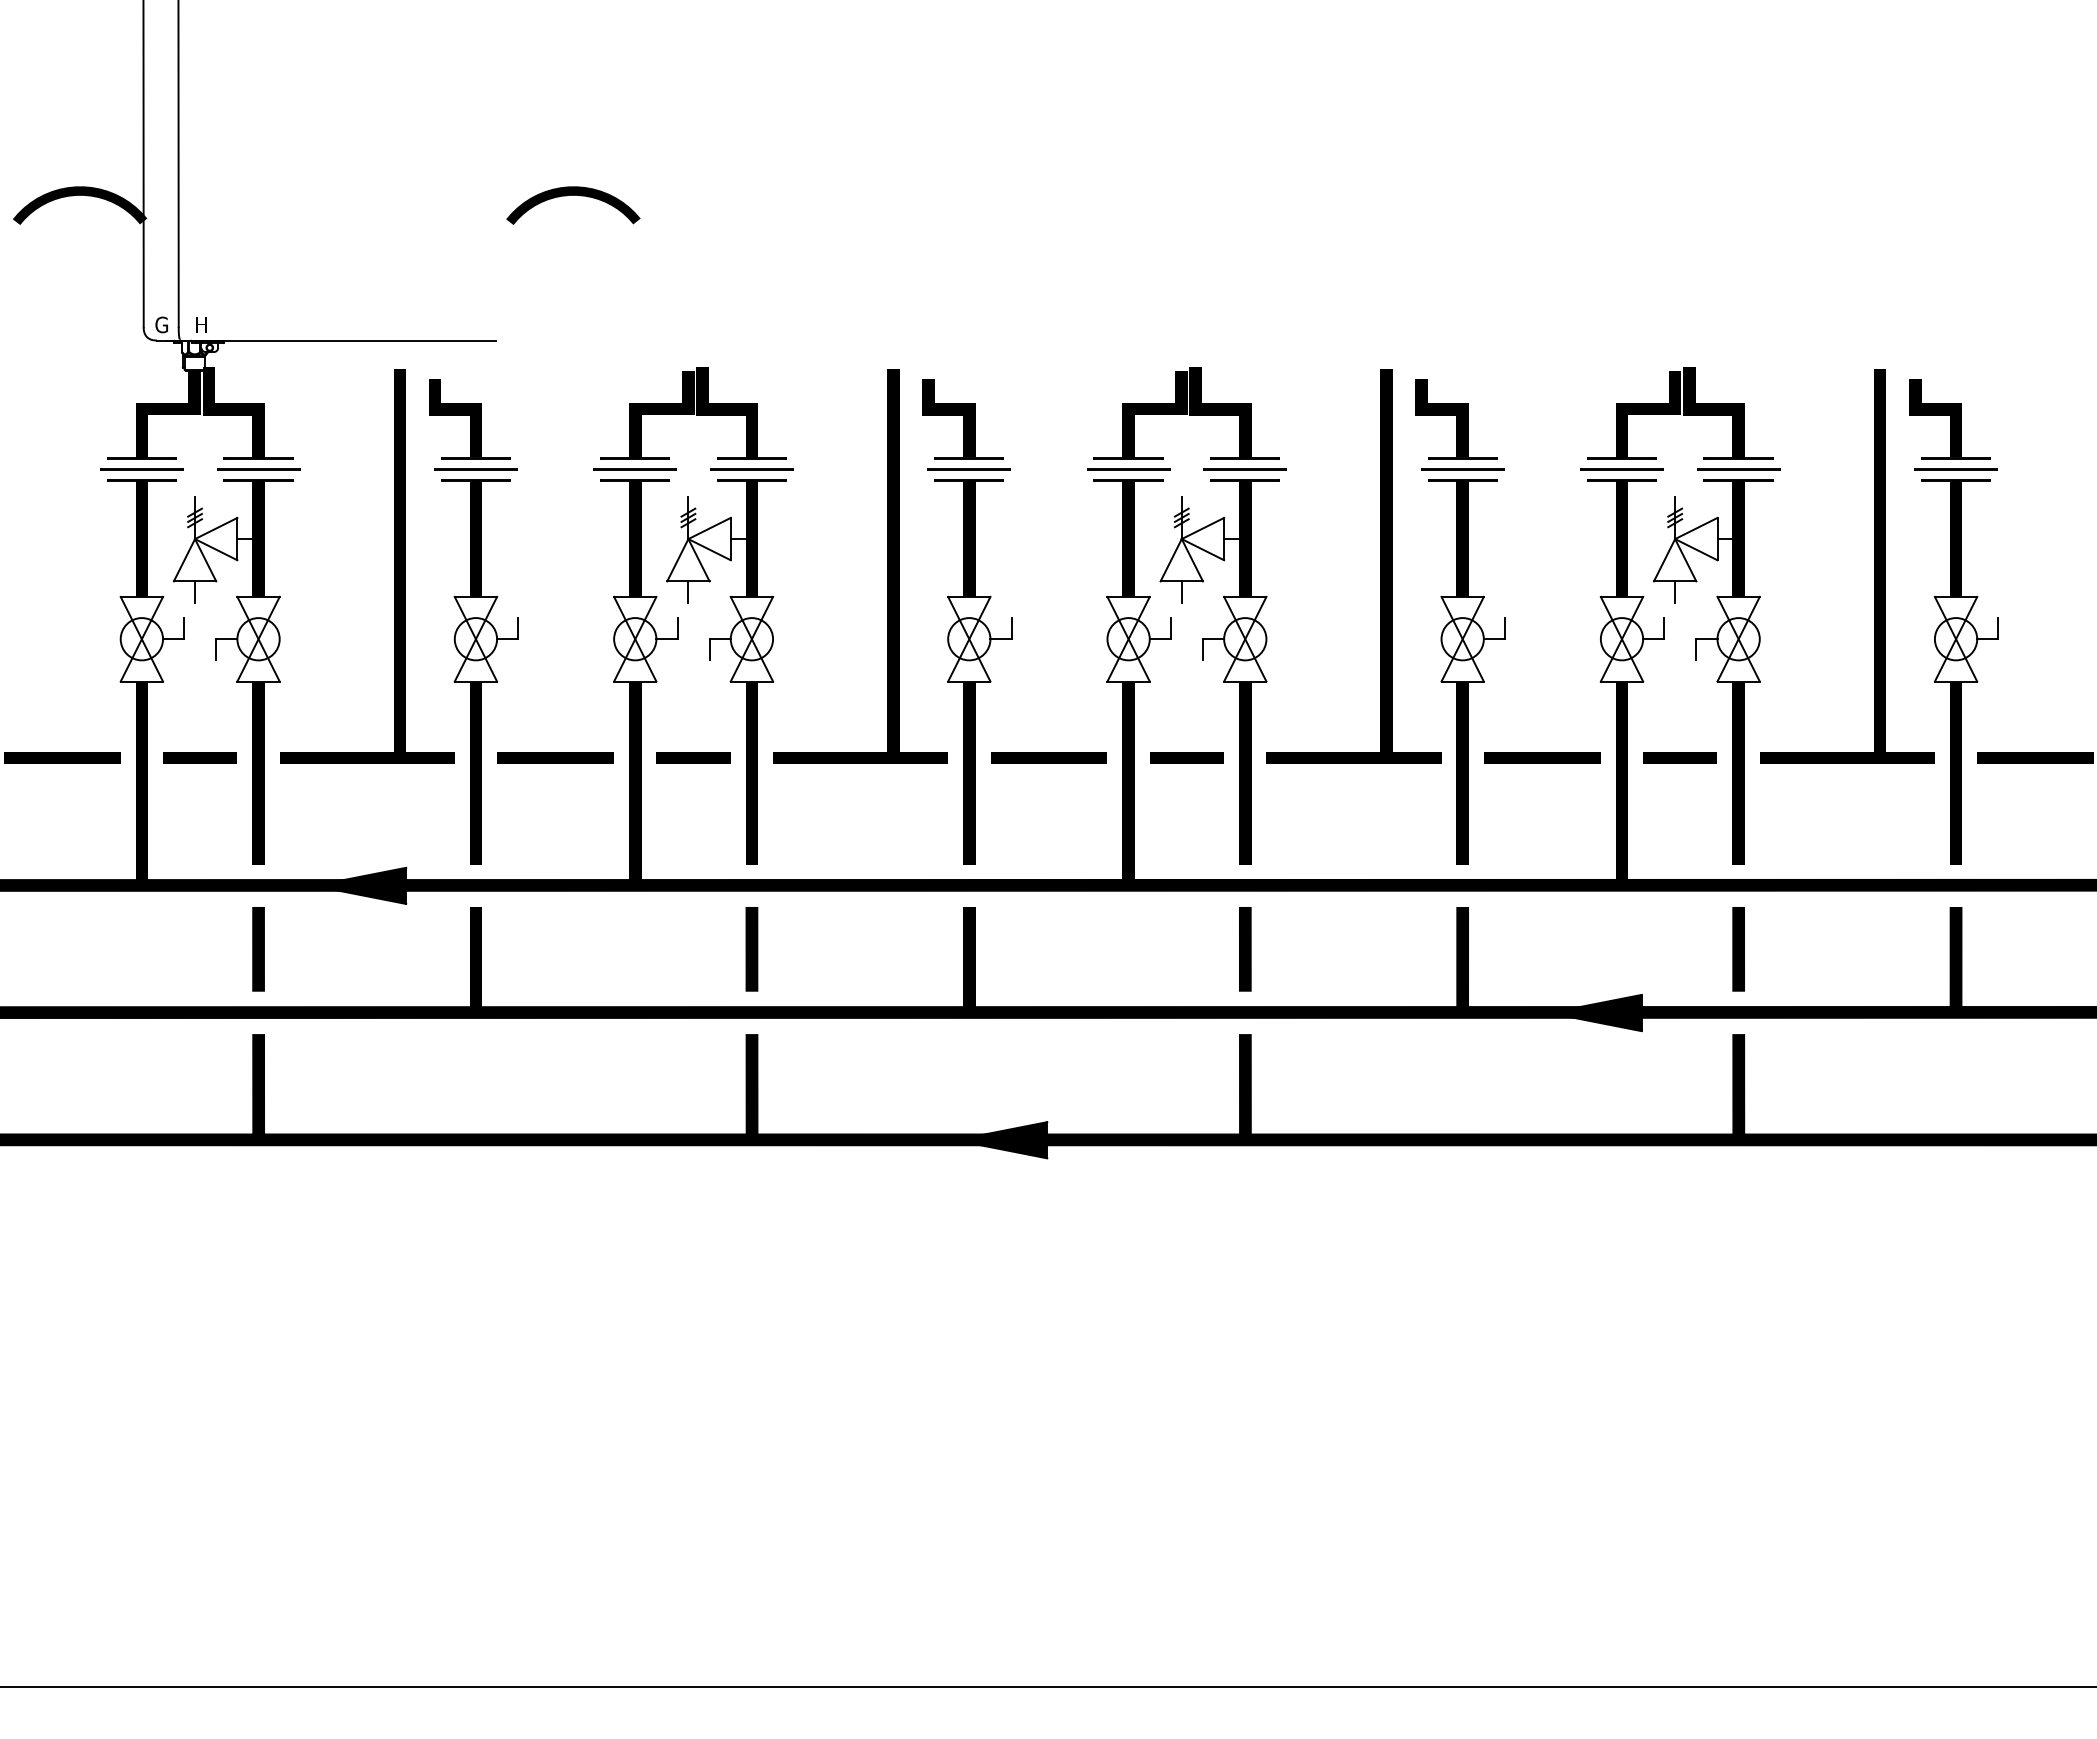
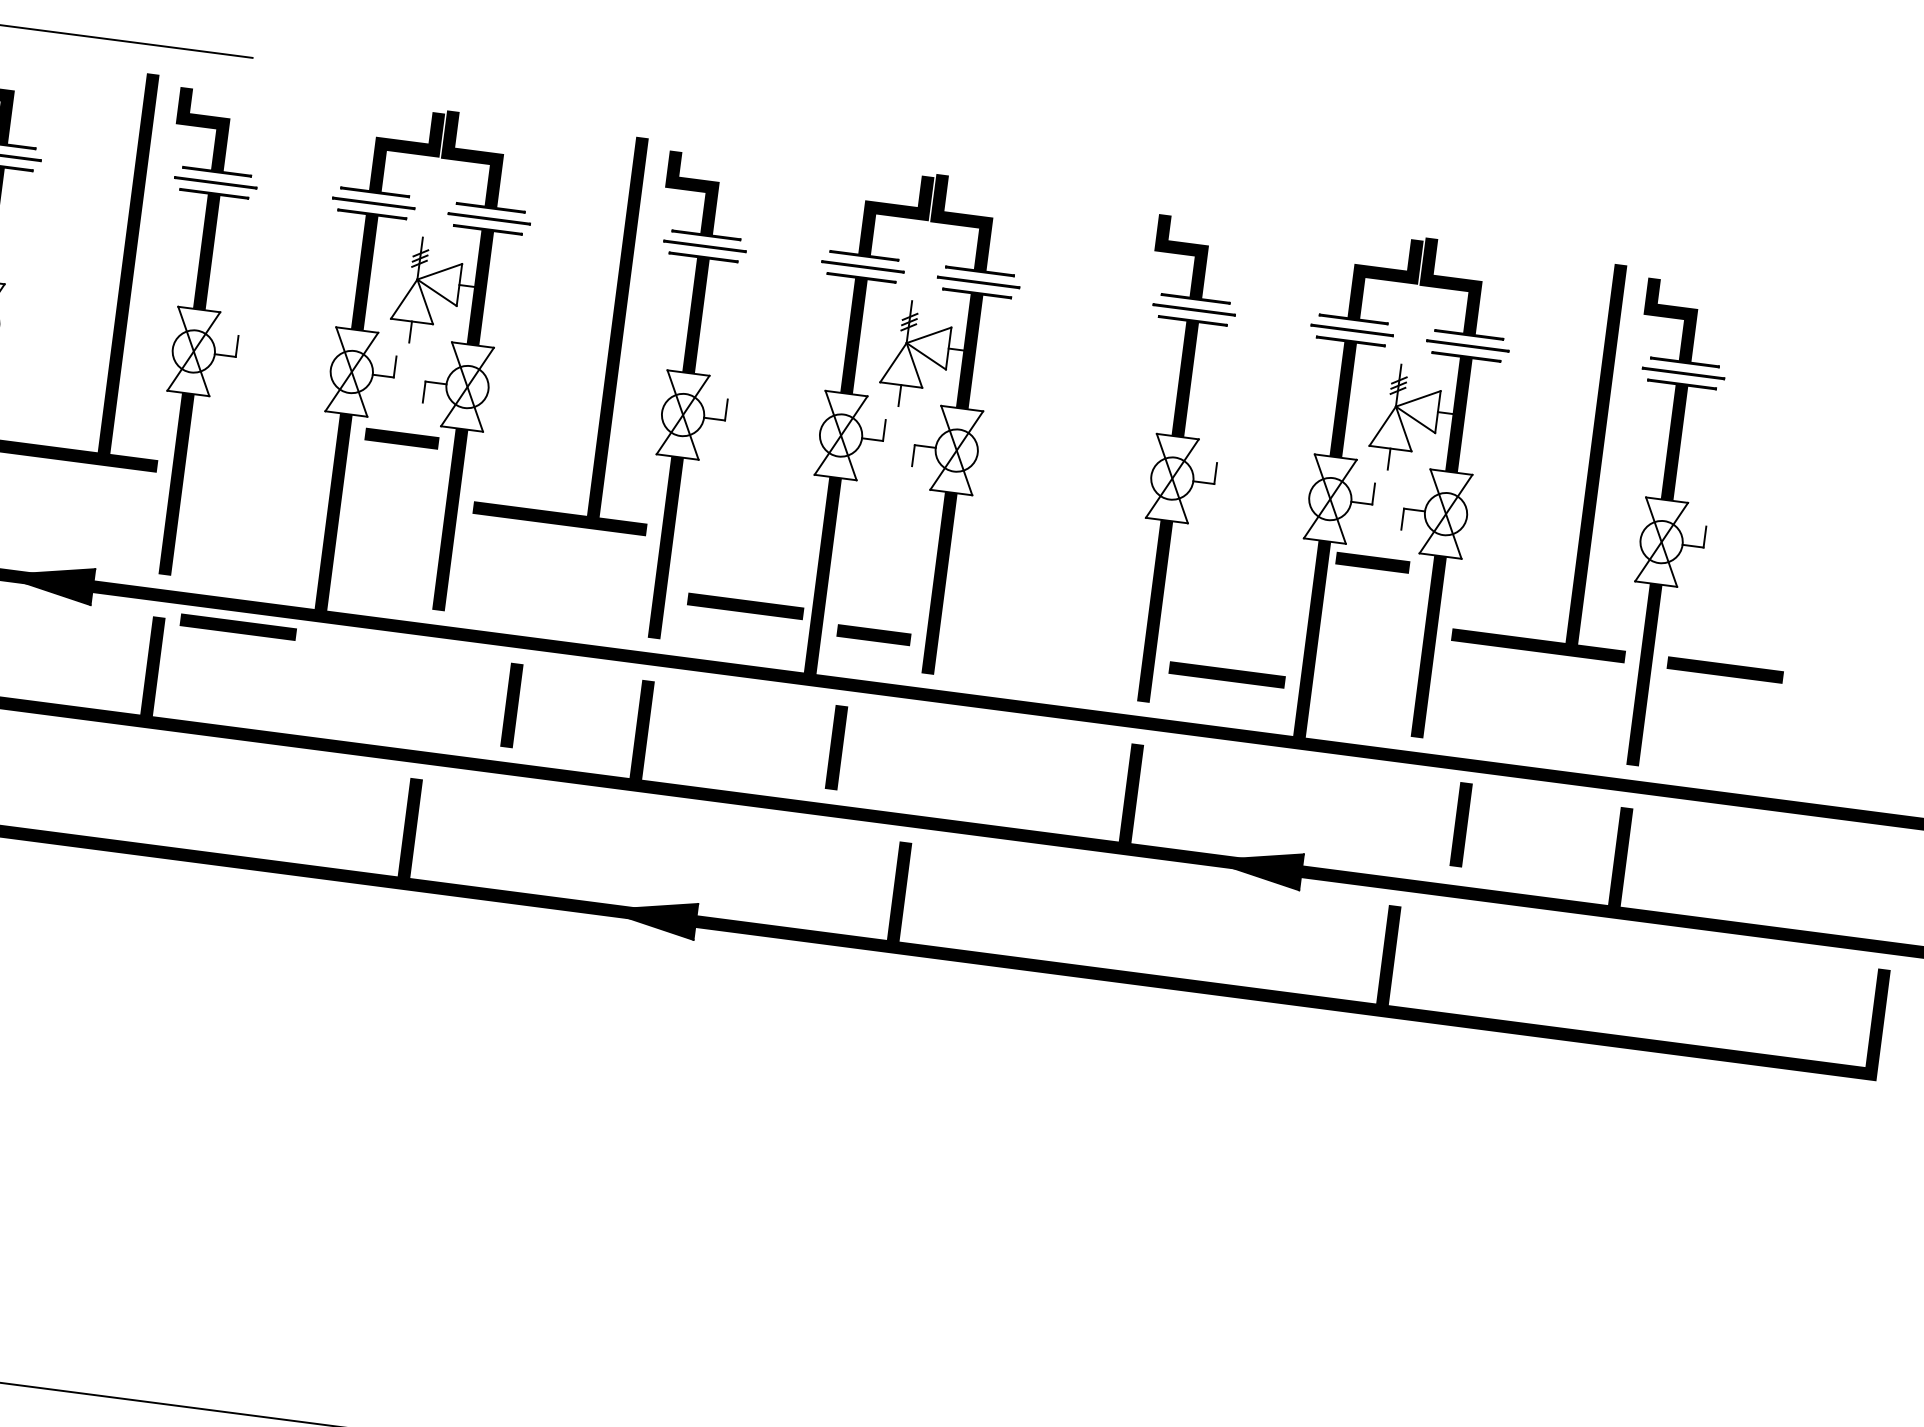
part: (1380, 566) -> (1100, 395), removed
line: (555, 757) -> (238, 626), moved
line: (693, 757) -> (401, 438), moved
line: (1048, 757) -> (745, 605), moved
line: (1186, 757) -> (873, 634), moved
line: (1542, 757) -> (1227, 674), moved
line: (1679, 757) -> (1372, 562), moved
line: (751, 949) -> (511, 705), moved
line: (1245, 949) -> (836, 747), moved
line: (1738, 949) -> (1460, 824), moved

